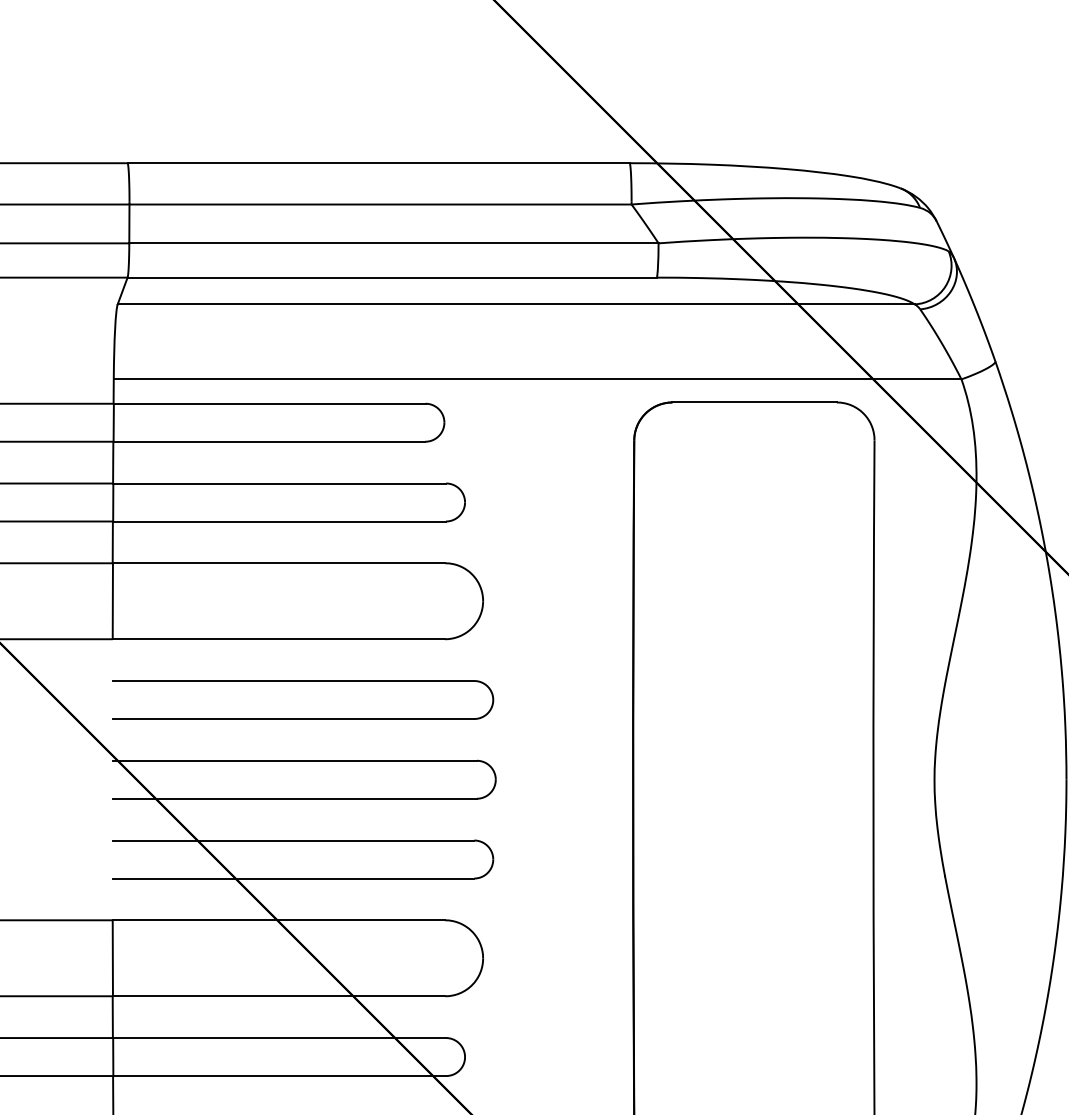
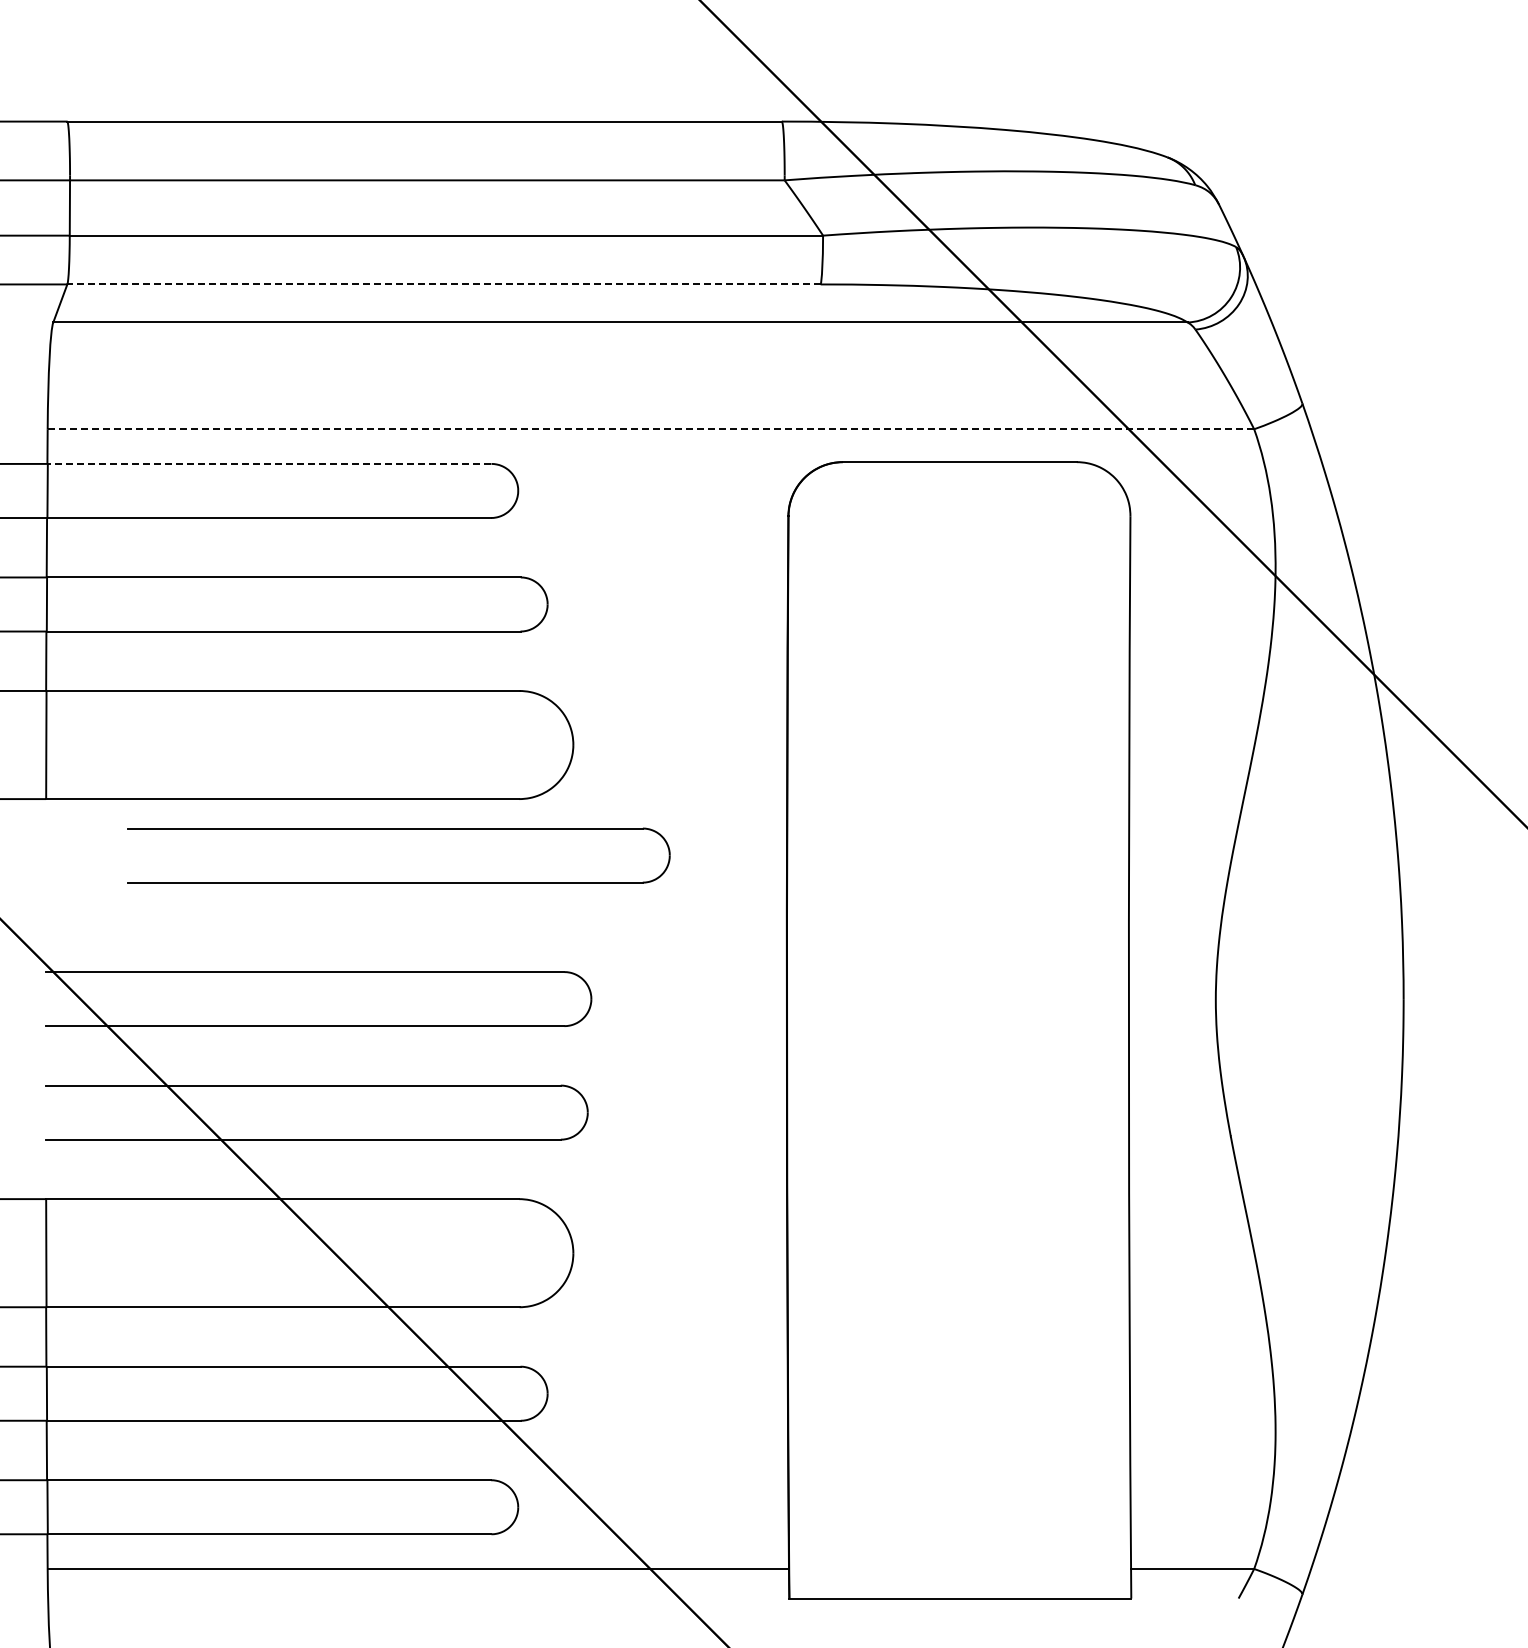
line: (392, 277) -> (444, 284), solid -> dashed
line: (537, 379) -> (650, 429), solid -> dashed
line: (269, 403) -> (269, 463), solid -> dashed
part: (302, 681) -> (398, 829), moved

